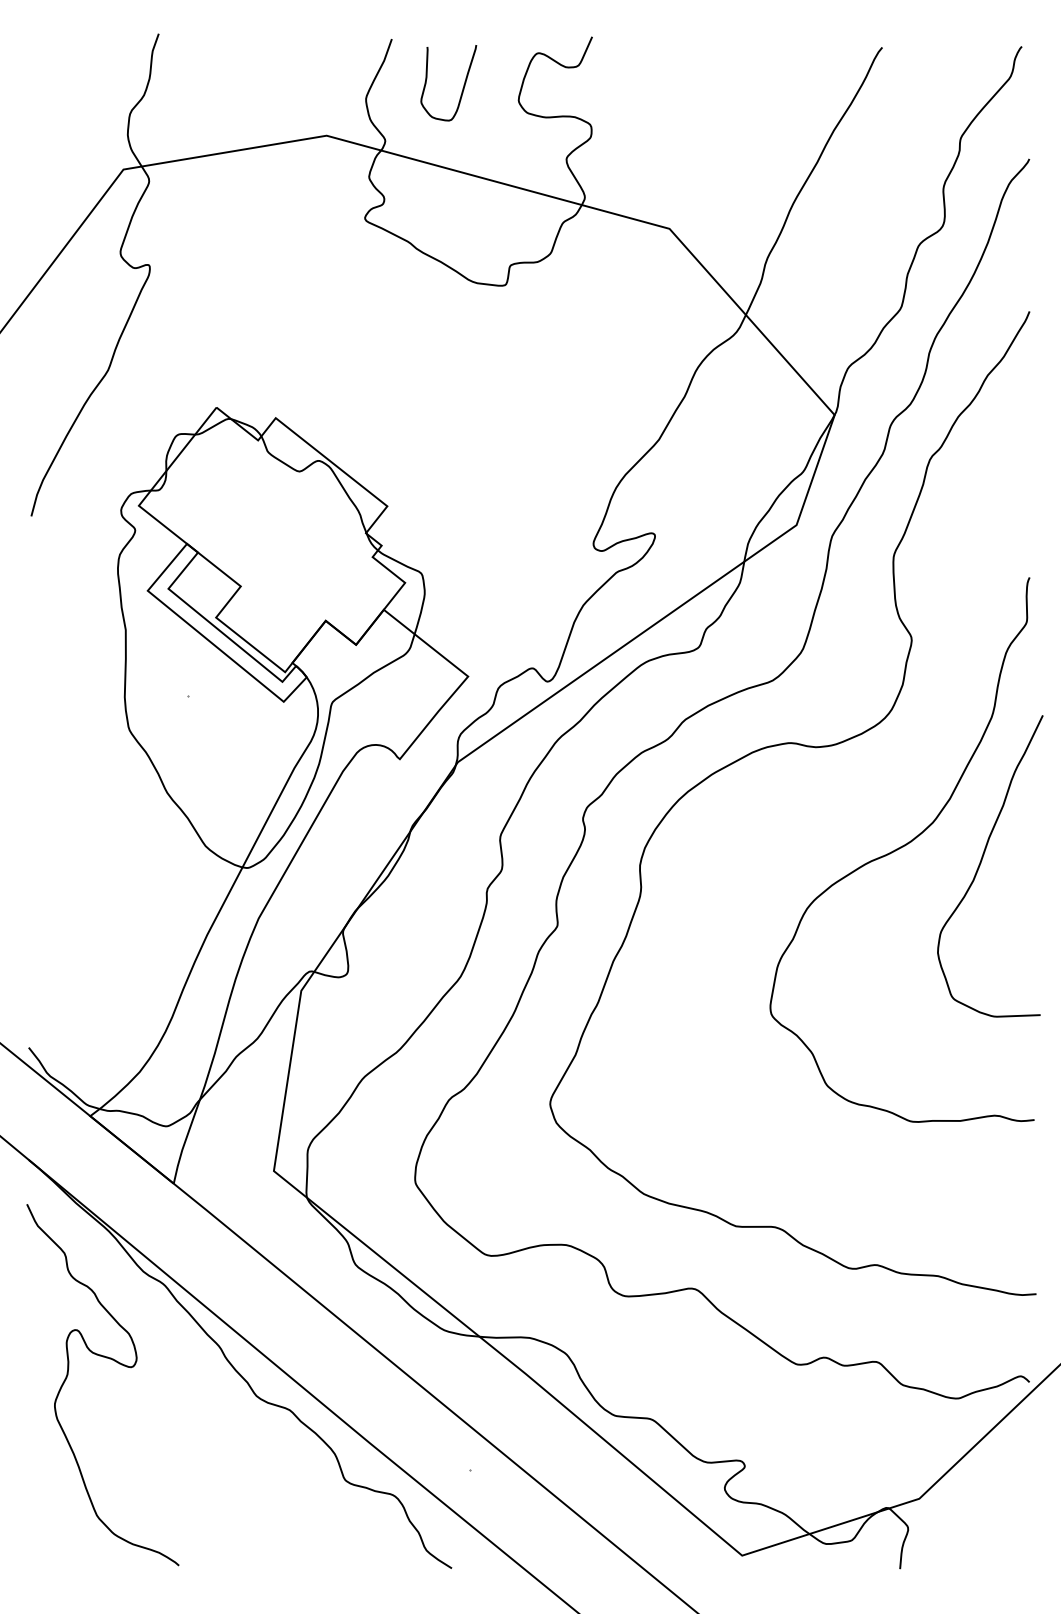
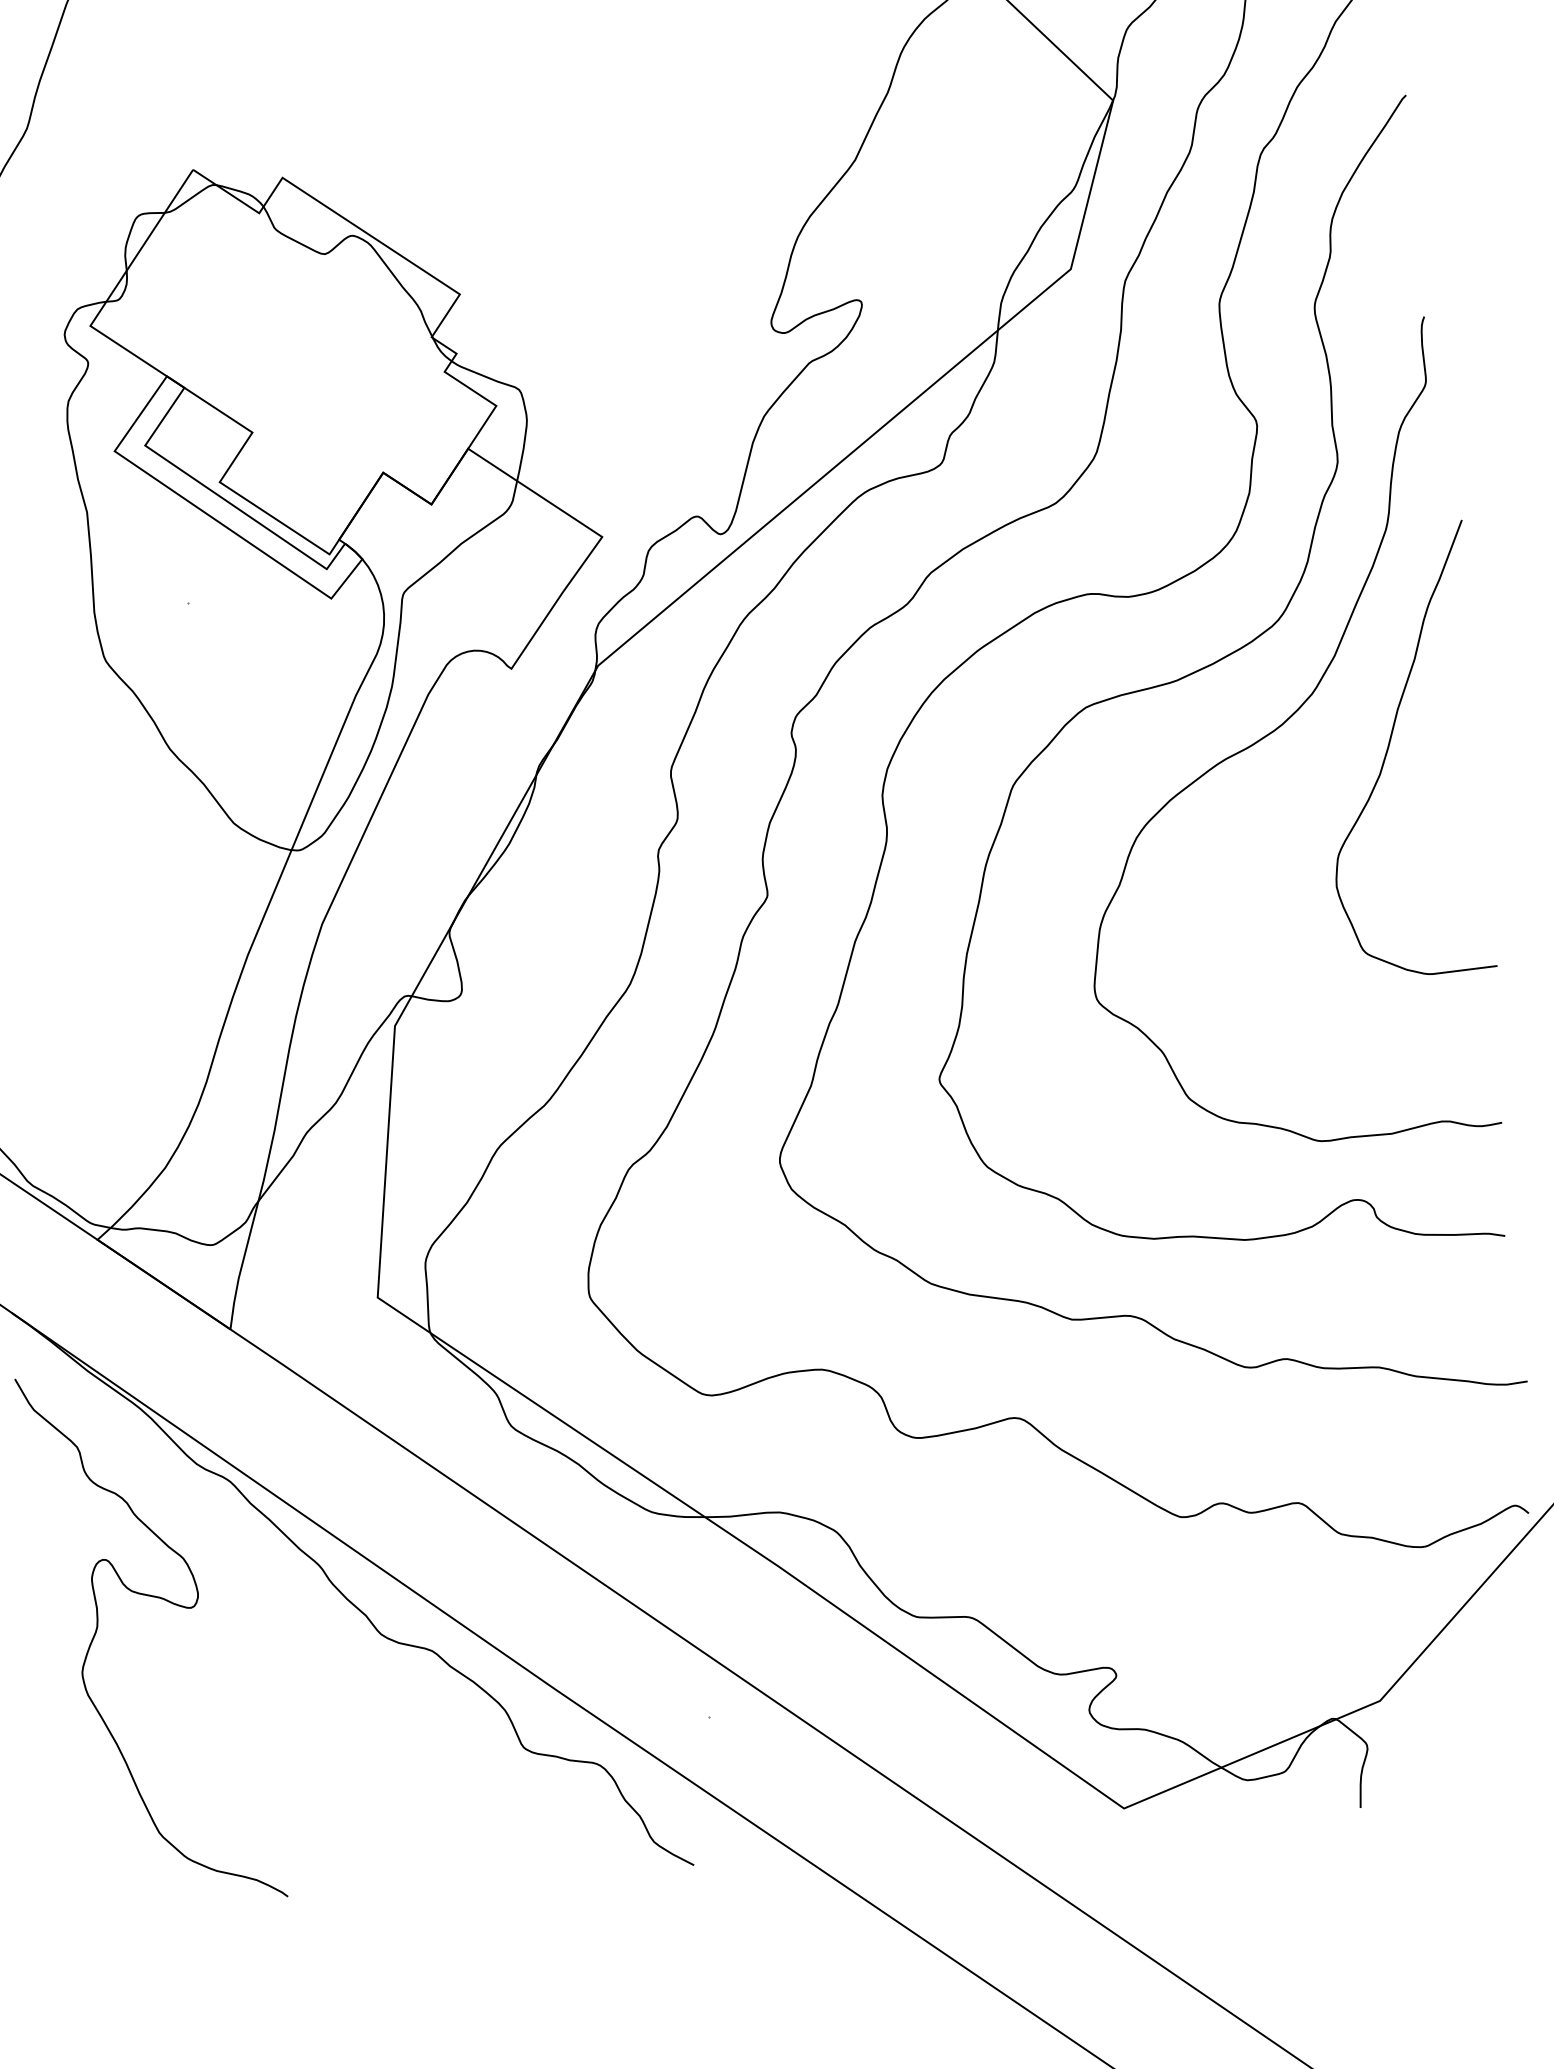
curve: (845, 806) -> (1180, 681), added

